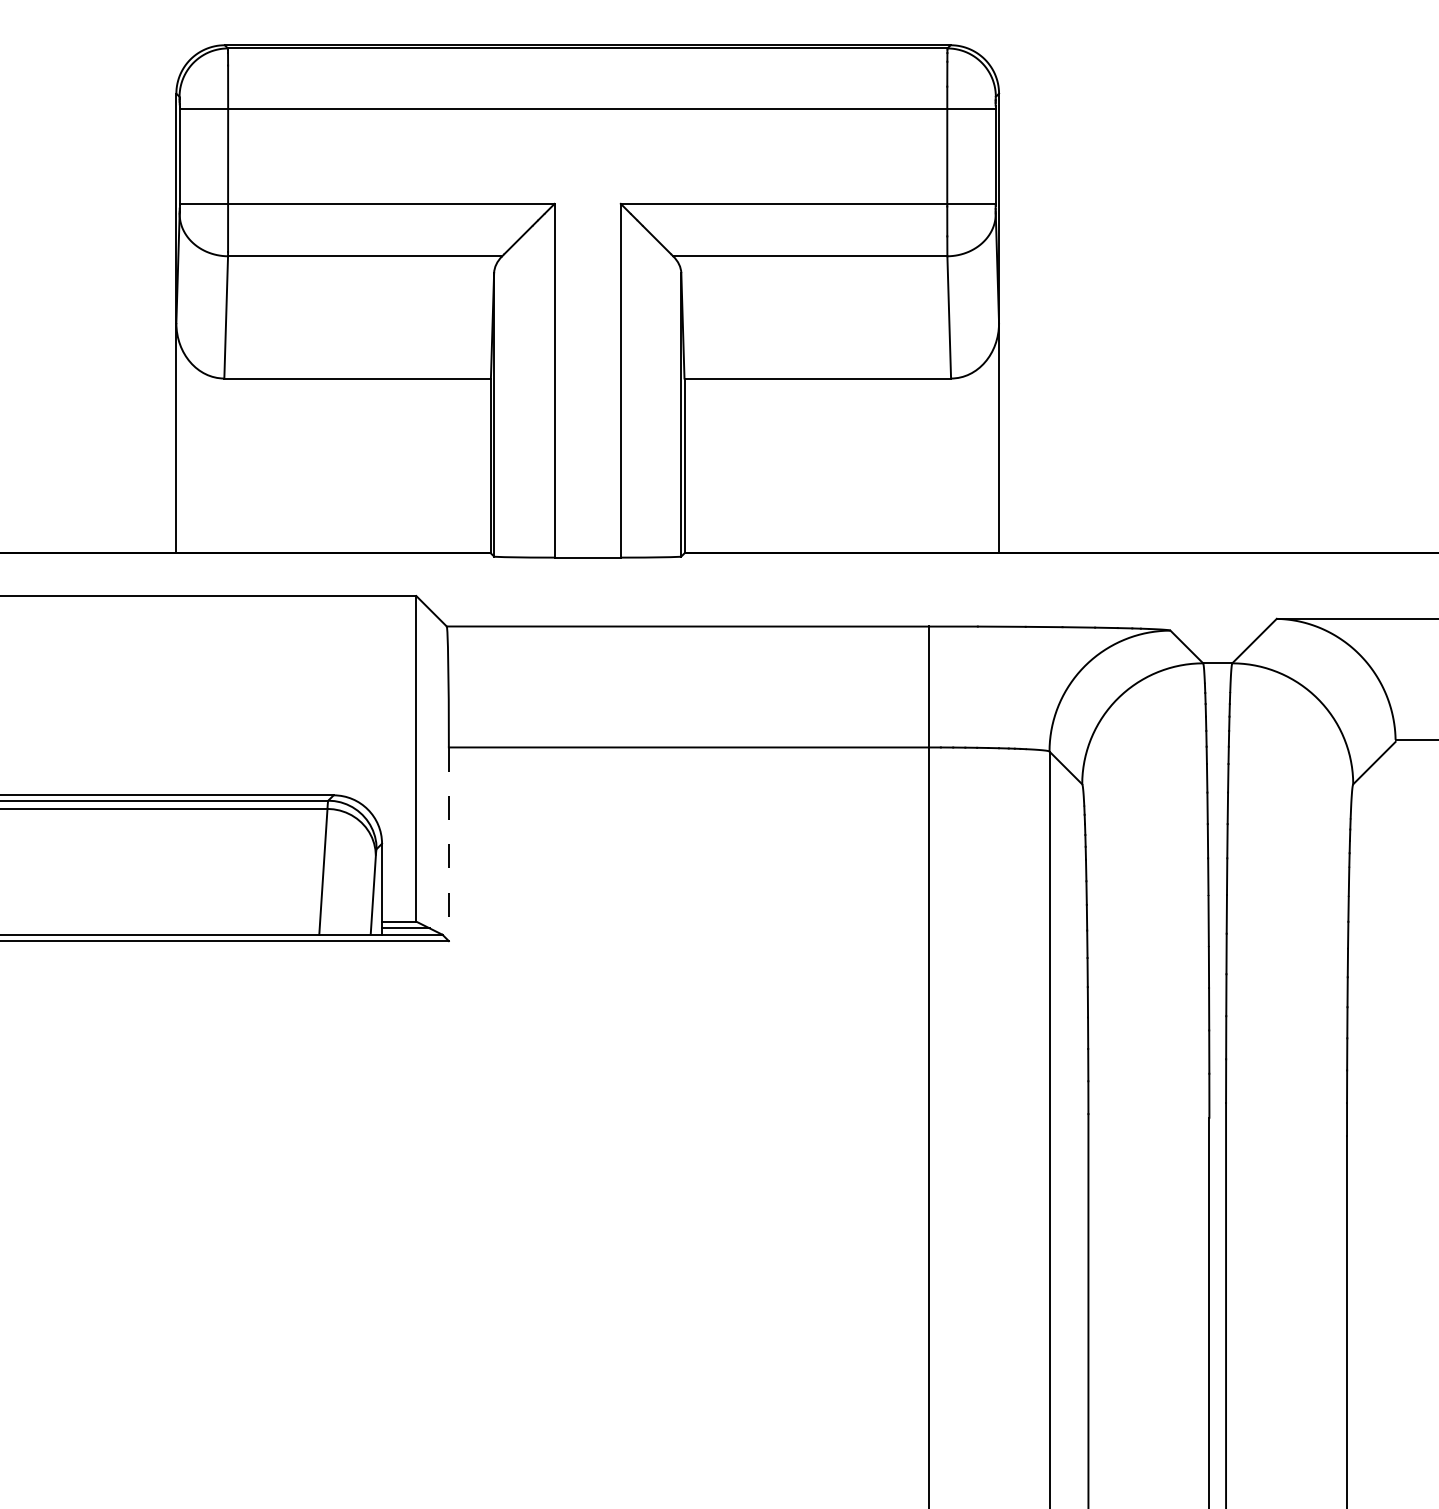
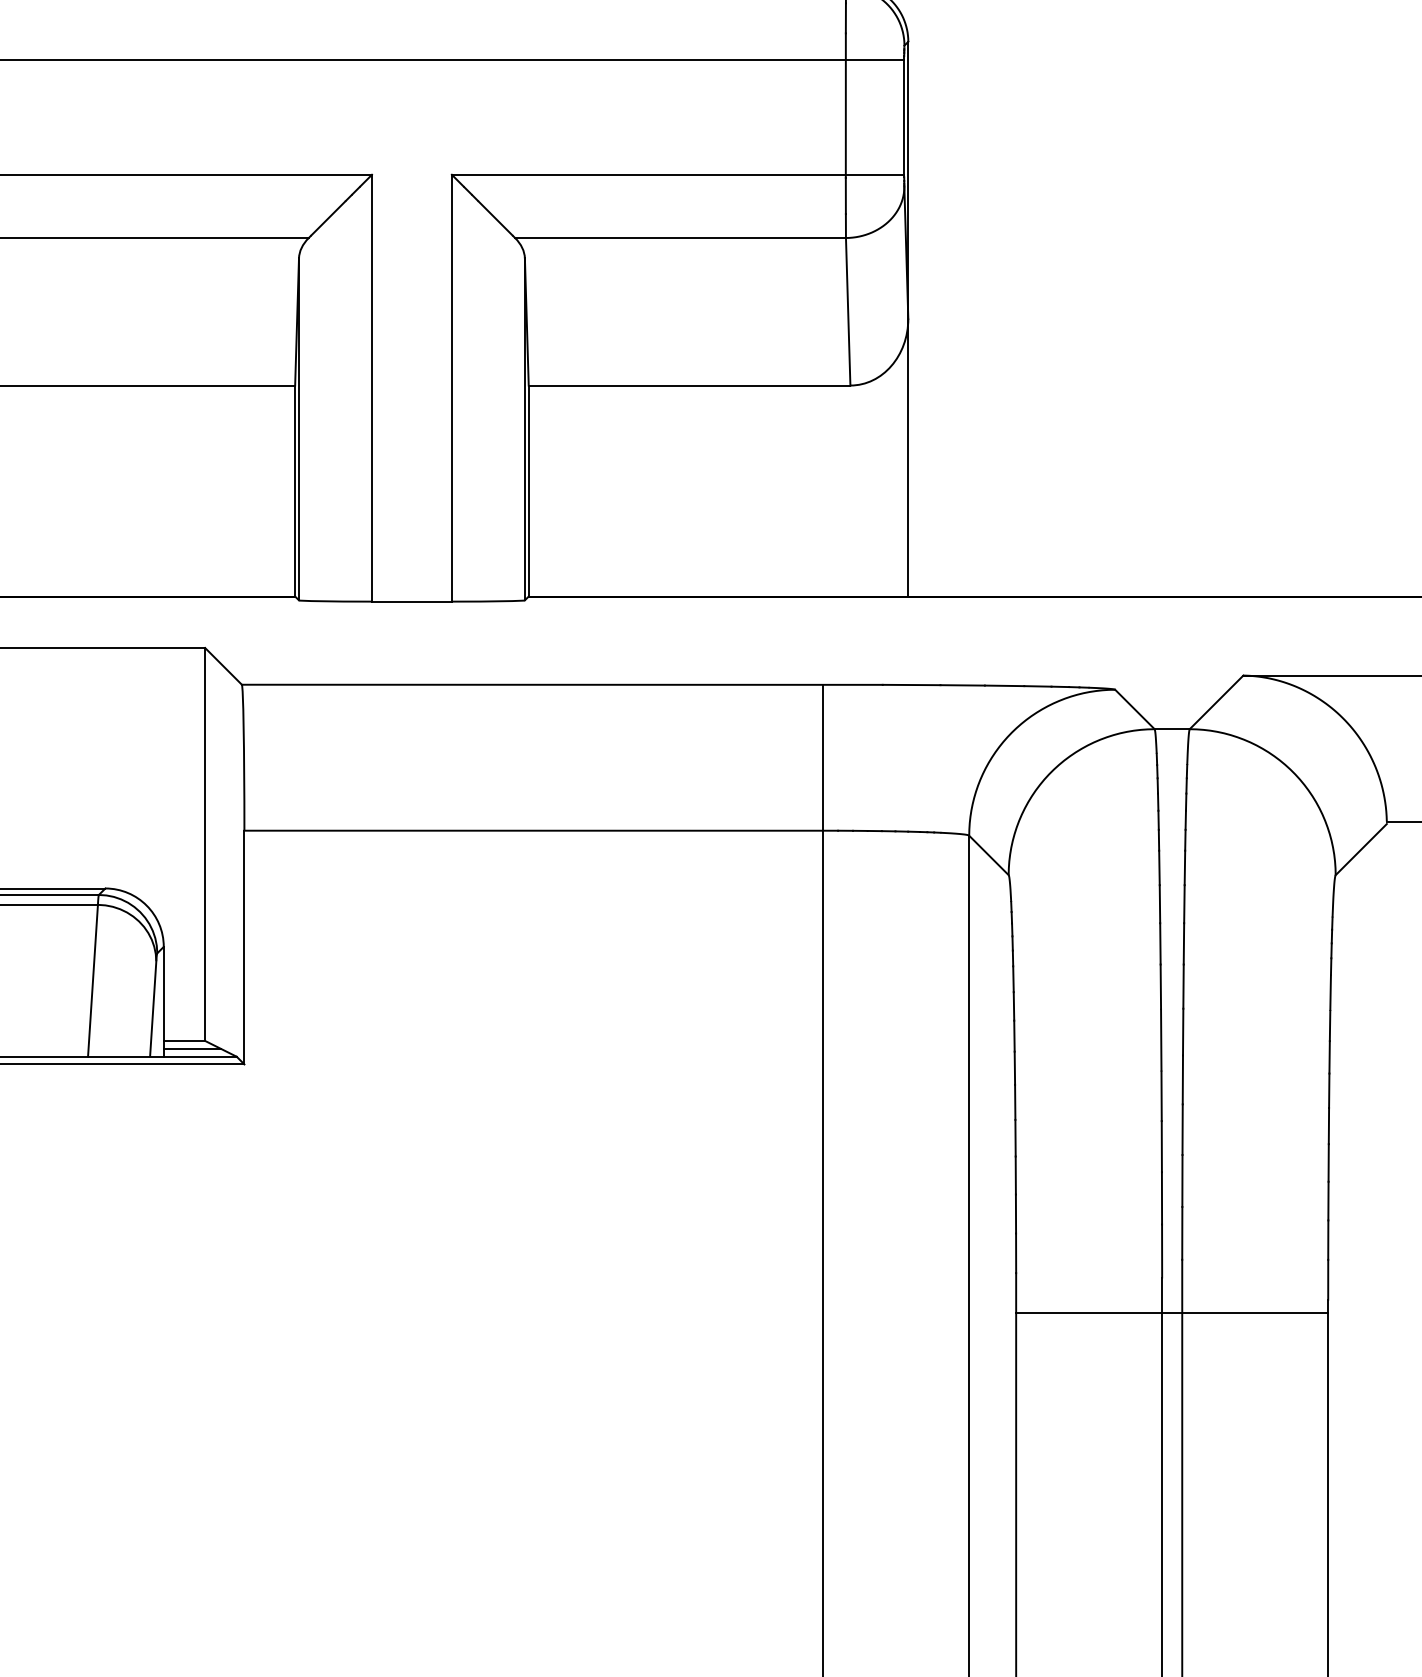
line: (448, 844) -> (243, 947), dashed -> solid
line: (1217, 1147) -> (1171, 1313), added

